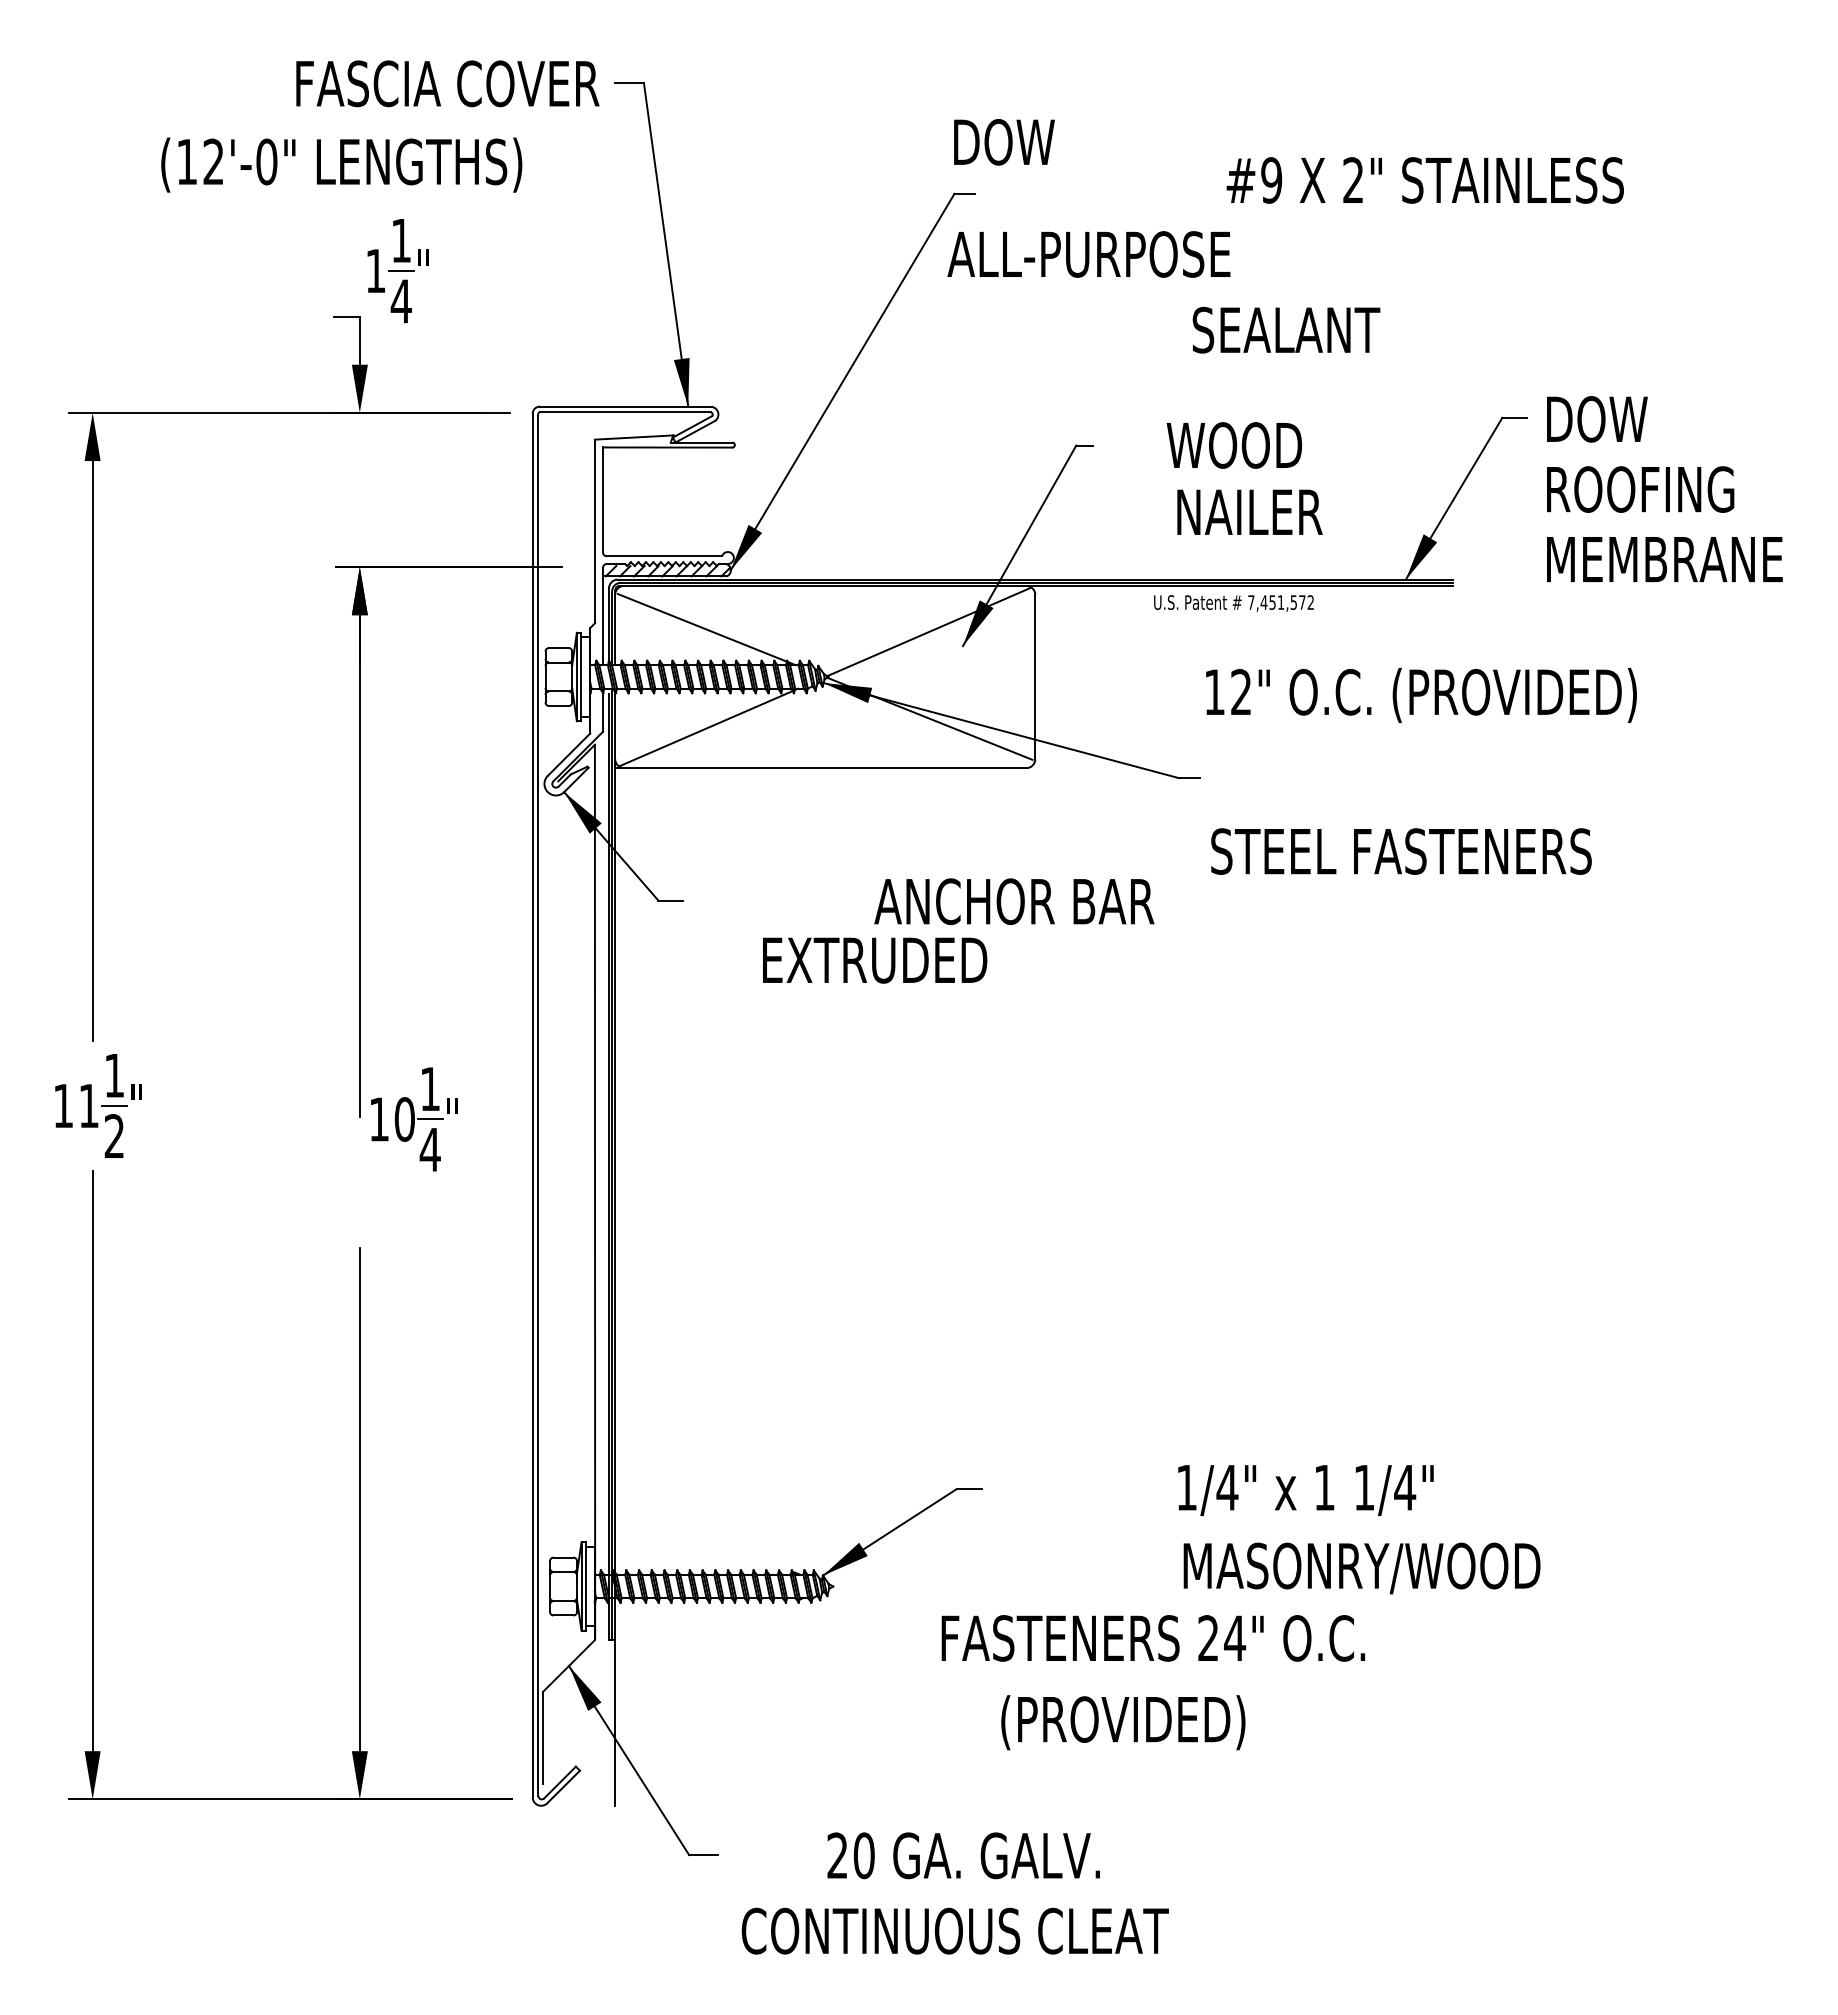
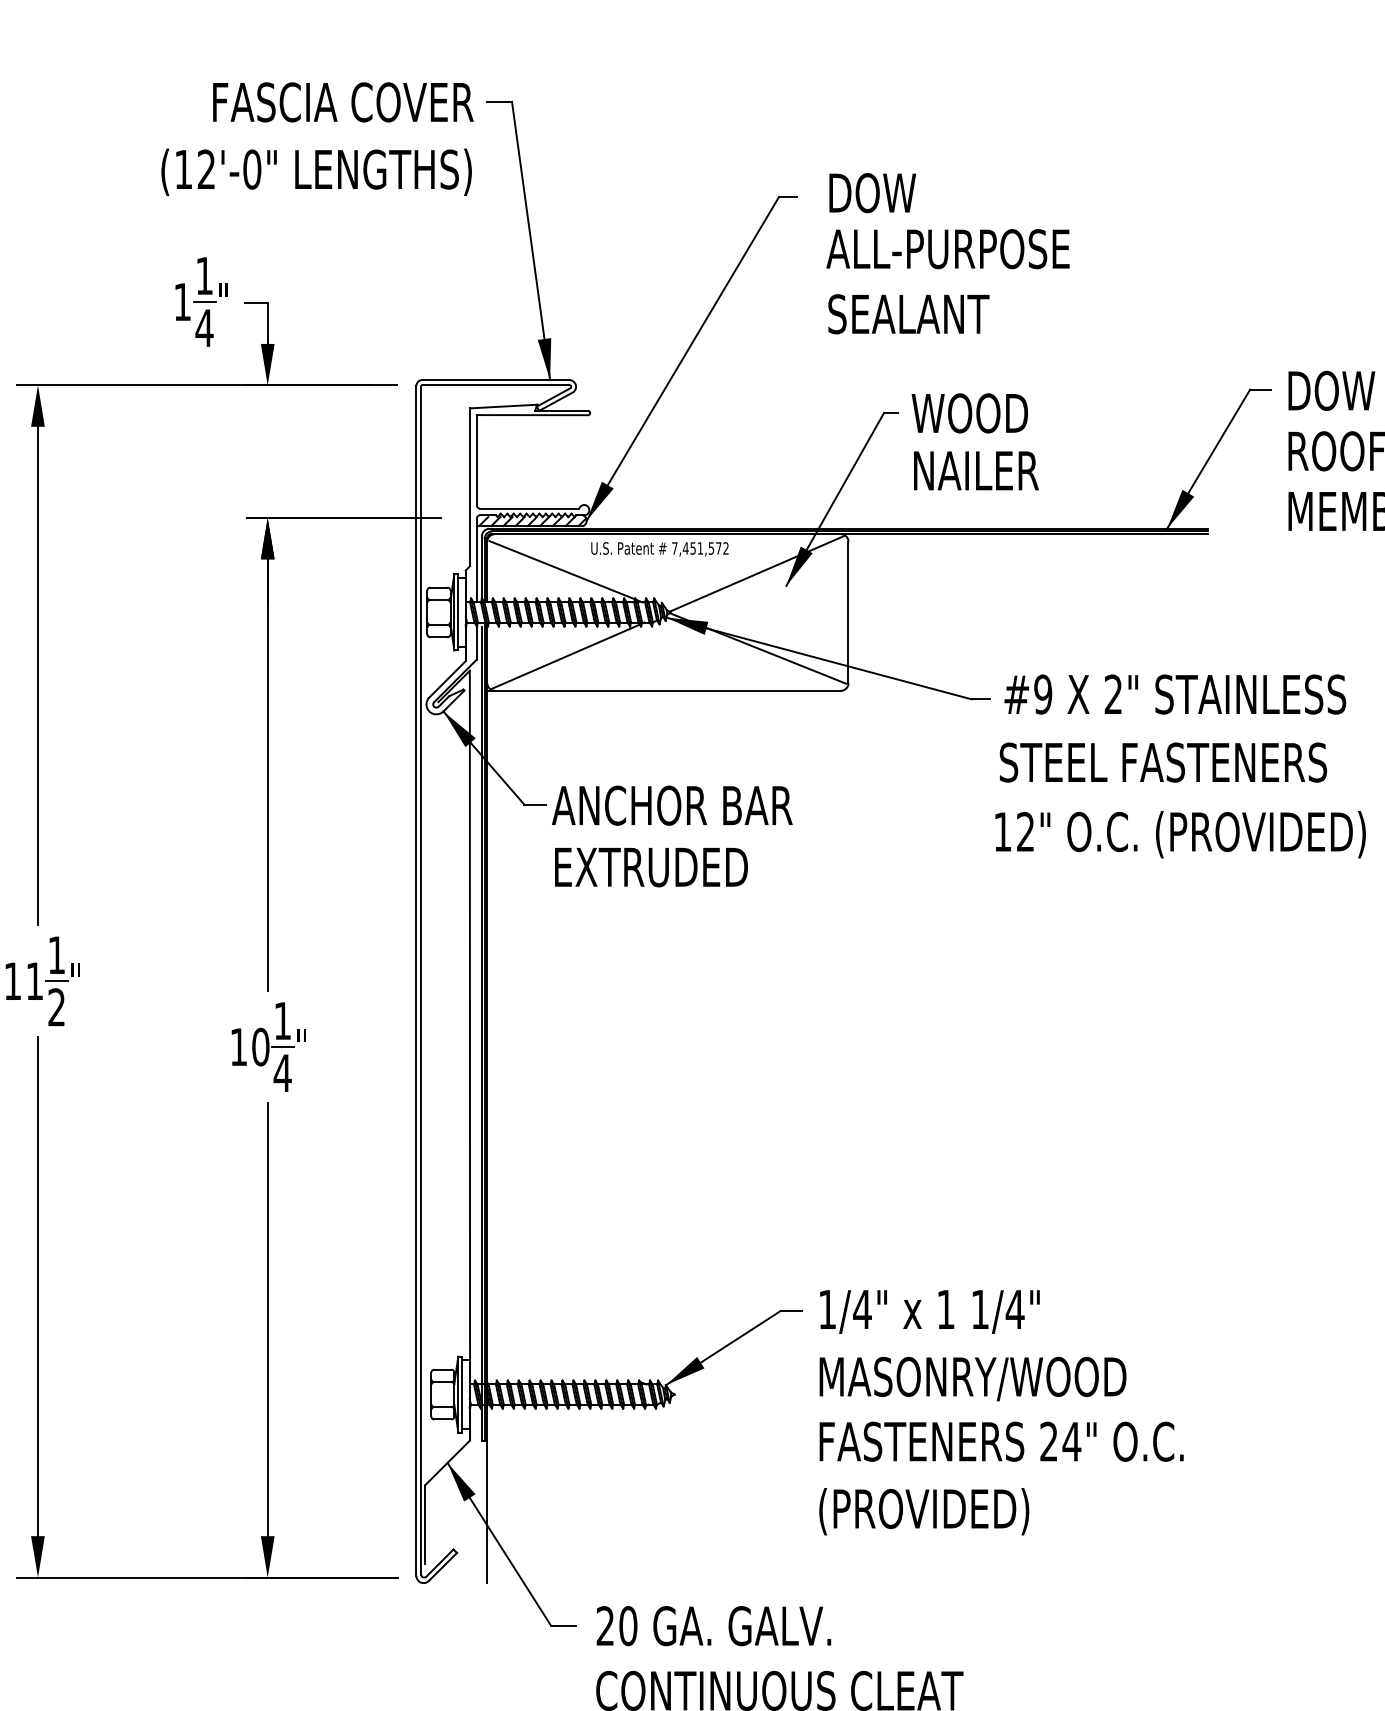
text: (1004, 142) -> (872, 193), moved
text: (341, 164) -> (316, 171), moved
text: (1424, 180) -> (1174, 694), moved
text: (1088, 254) -> (947, 249), moved
part: (397, 270) -> (201, 301), moved
text: (1286, 329) -> (908, 313), moved
text: (1233, 445) -> (969, 413), moved
text: (1249, 511) -> (975, 470), moved
text: (1233, 603) -> (659, 549), moved
text: (1421, 694) -> (1180, 833), moved
text: (1014, 901) -> (672, 805), moved
text: (875, 960) -> (651, 867), moved
part: (414, 1119) -> (269, 1047), moved
text: (1305, 1490) -> (929, 1312), moved
text: (1361, 1568) -> (972, 1379), moved
text: (1153, 1638) -> (1001, 1441), moved
text: (963, 1855) -> (713, 1625), moved

